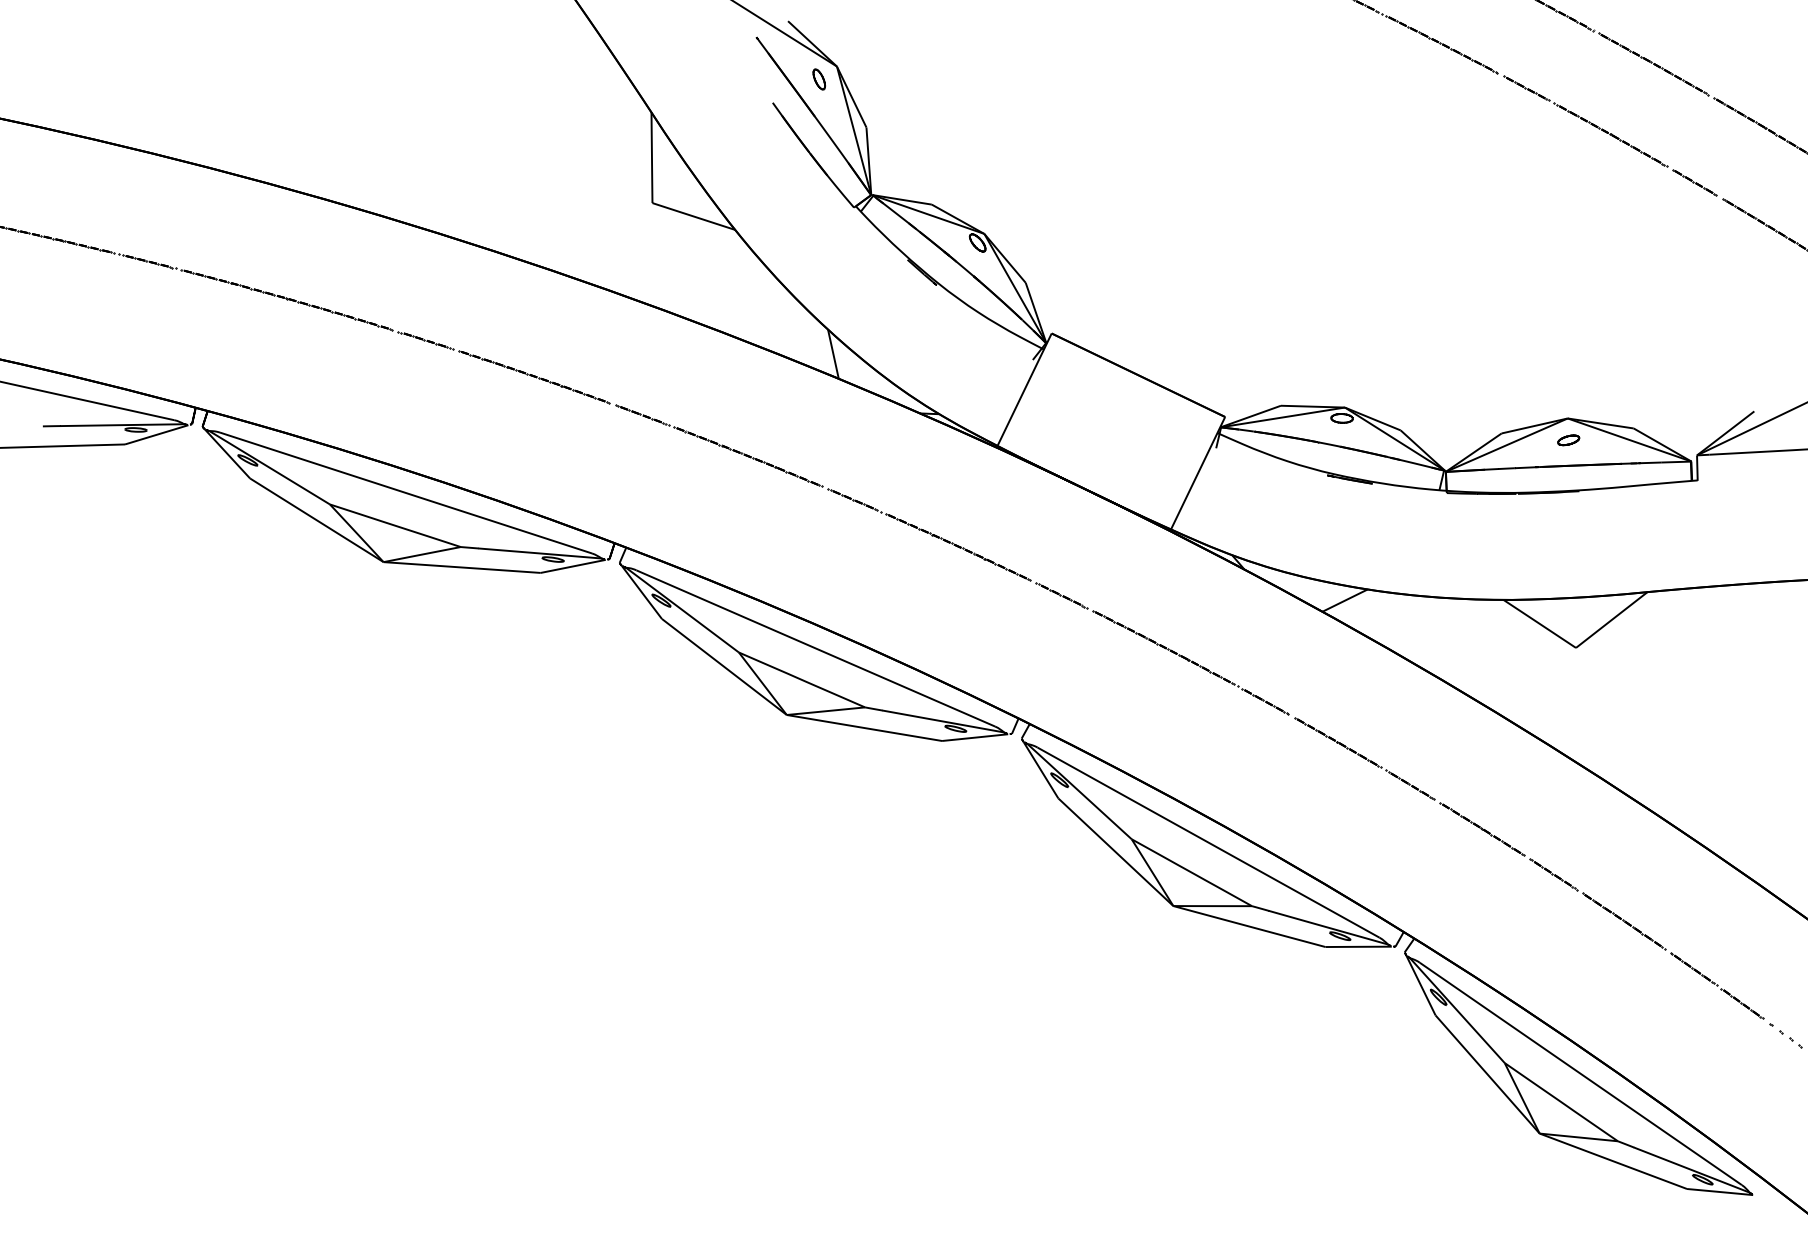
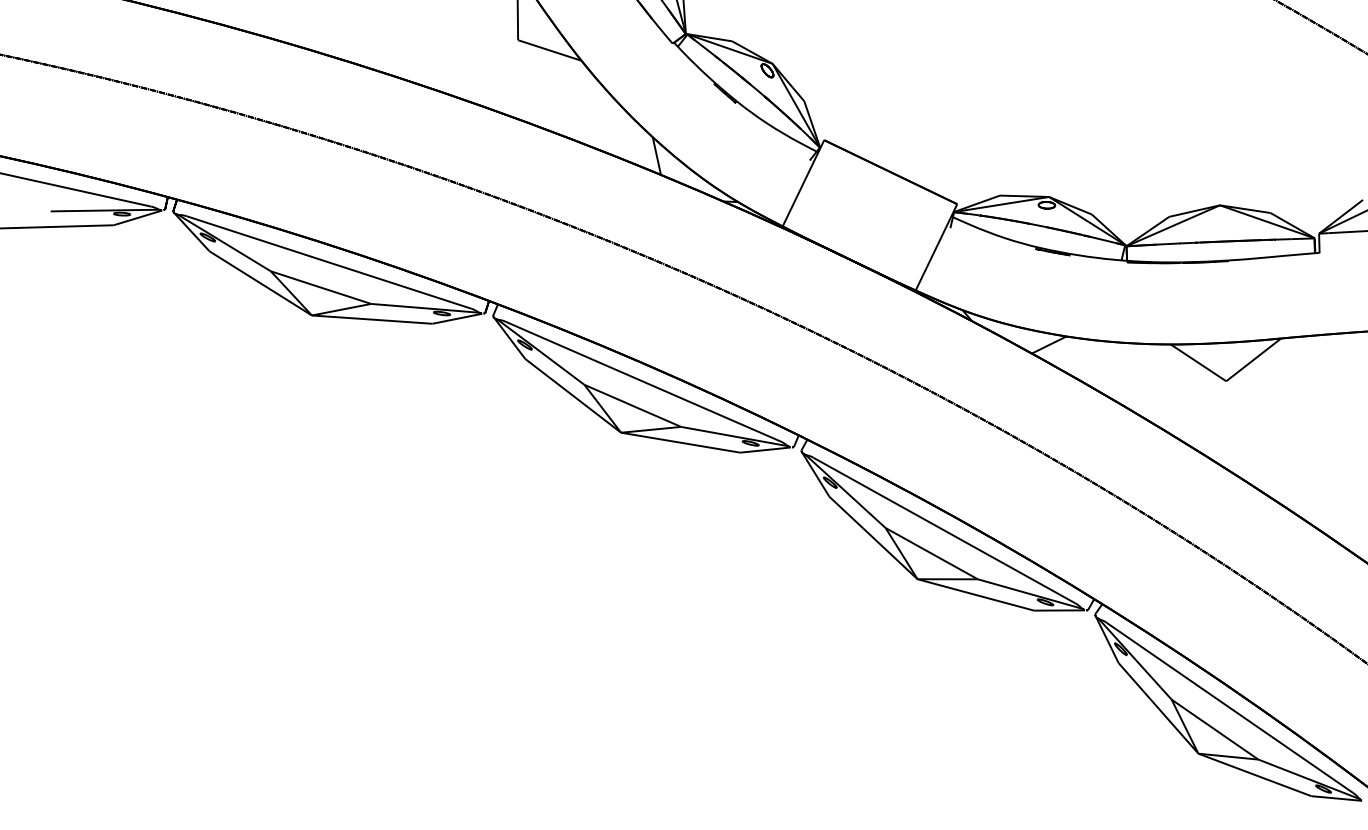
part: (1568, 440) -> (1220, 222), removed

